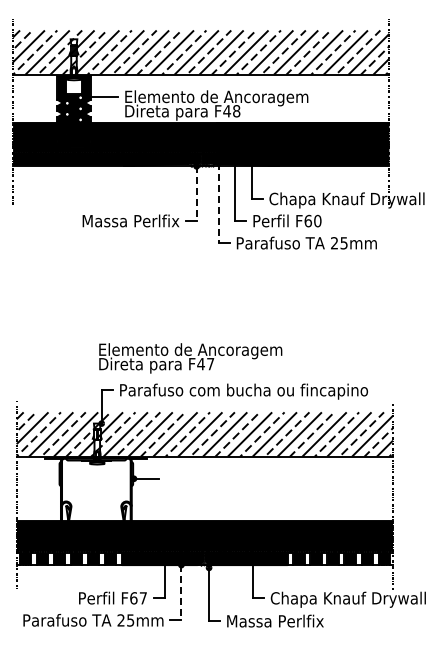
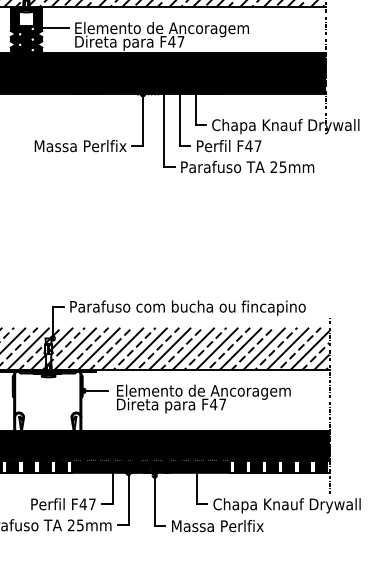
text: (236, 111) -> (180, 42), F48 -> F47
line: (196, 194) -> (142, 120), dashed -> solid
line: (218, 203) -> (163, 129), dashed -> solid
text: (312, 220) -> (253, 145), F60 -> F47
text: (190, 358) -> (203, 399), moved
line: (181, 592) -> (128, 498), dashed -> solid
text: (133, 598) -> (83, 504), F67 -> F47

